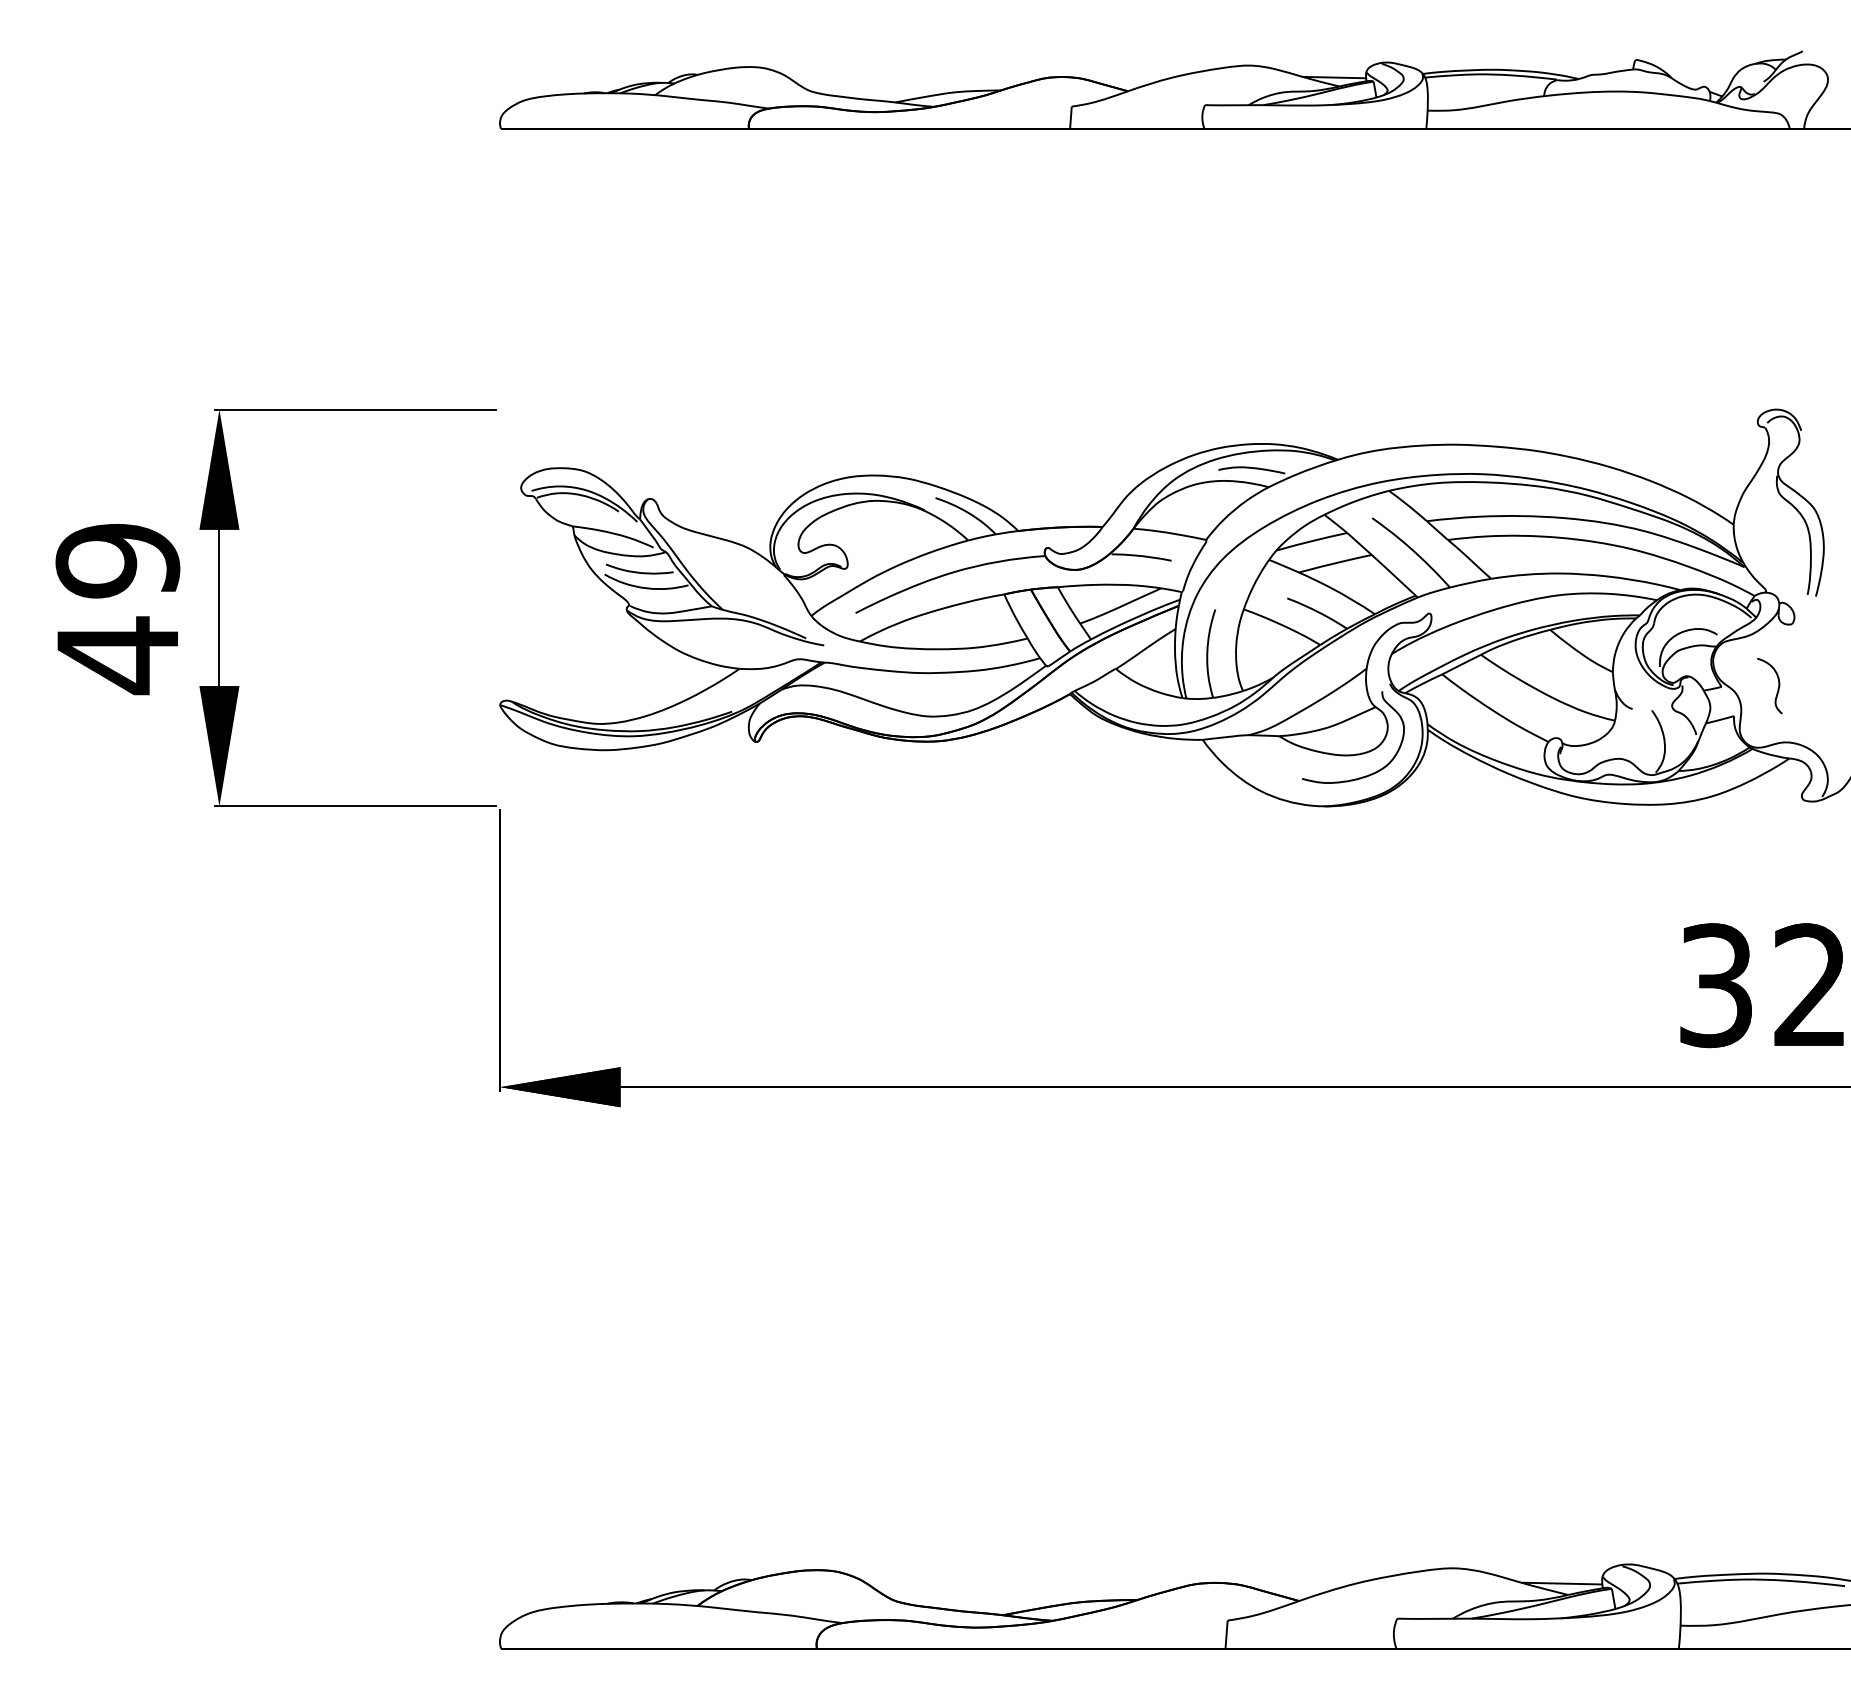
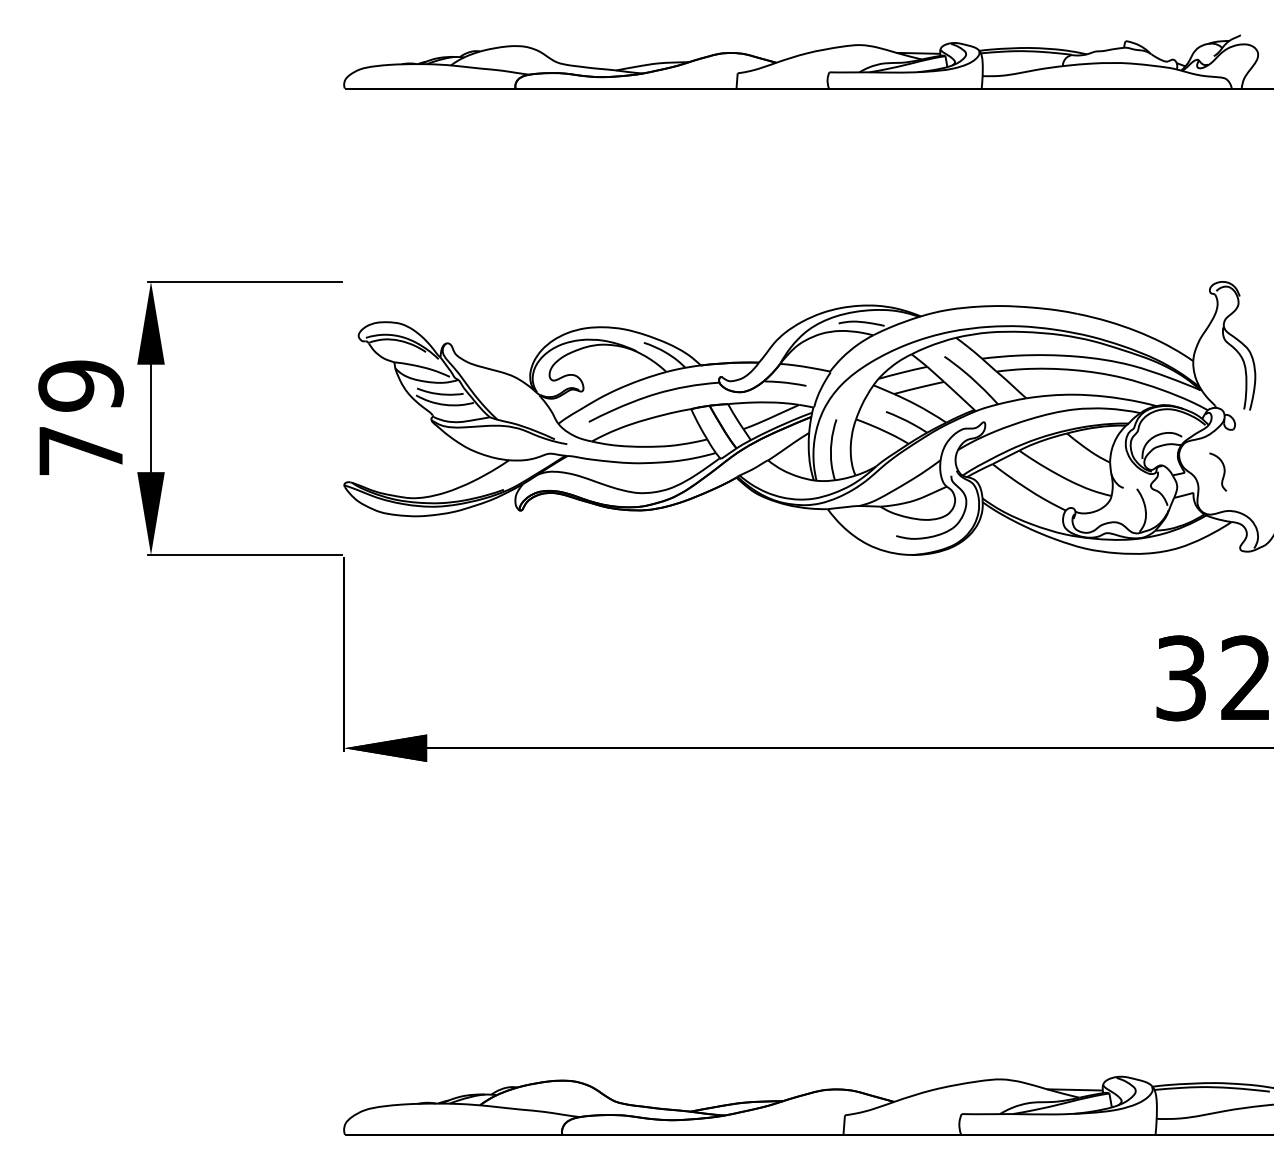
text: (116, 656) -> (80, 451), 49 -> 79

